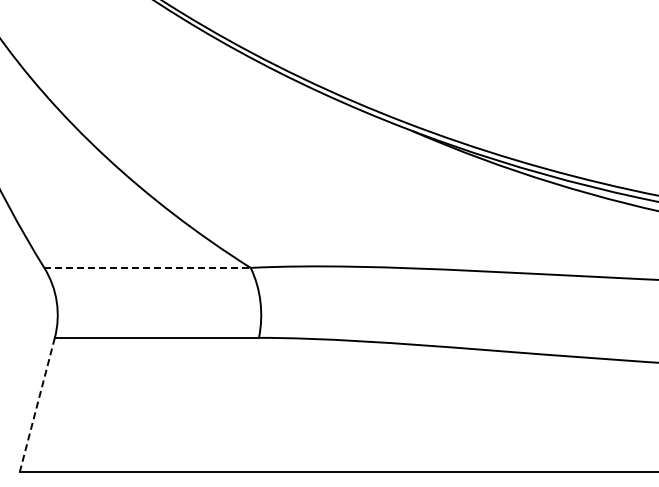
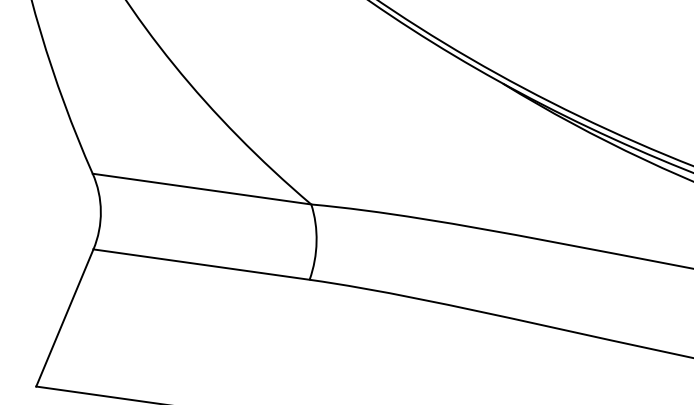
line: (148, 267) -> (203, 188), dashed -> solid
line: (37, 405) -> (65, 318), dashed -> solid

